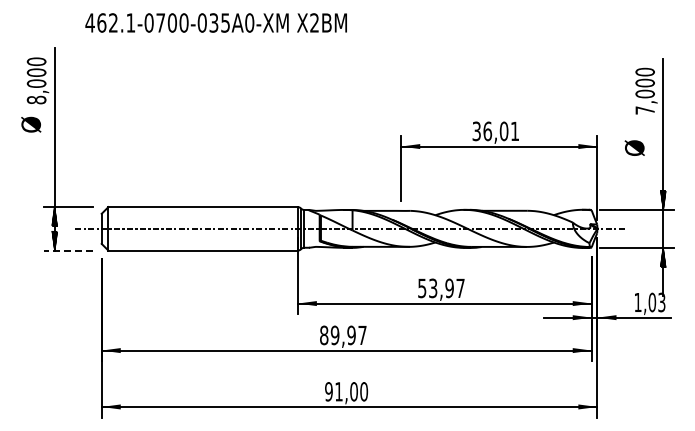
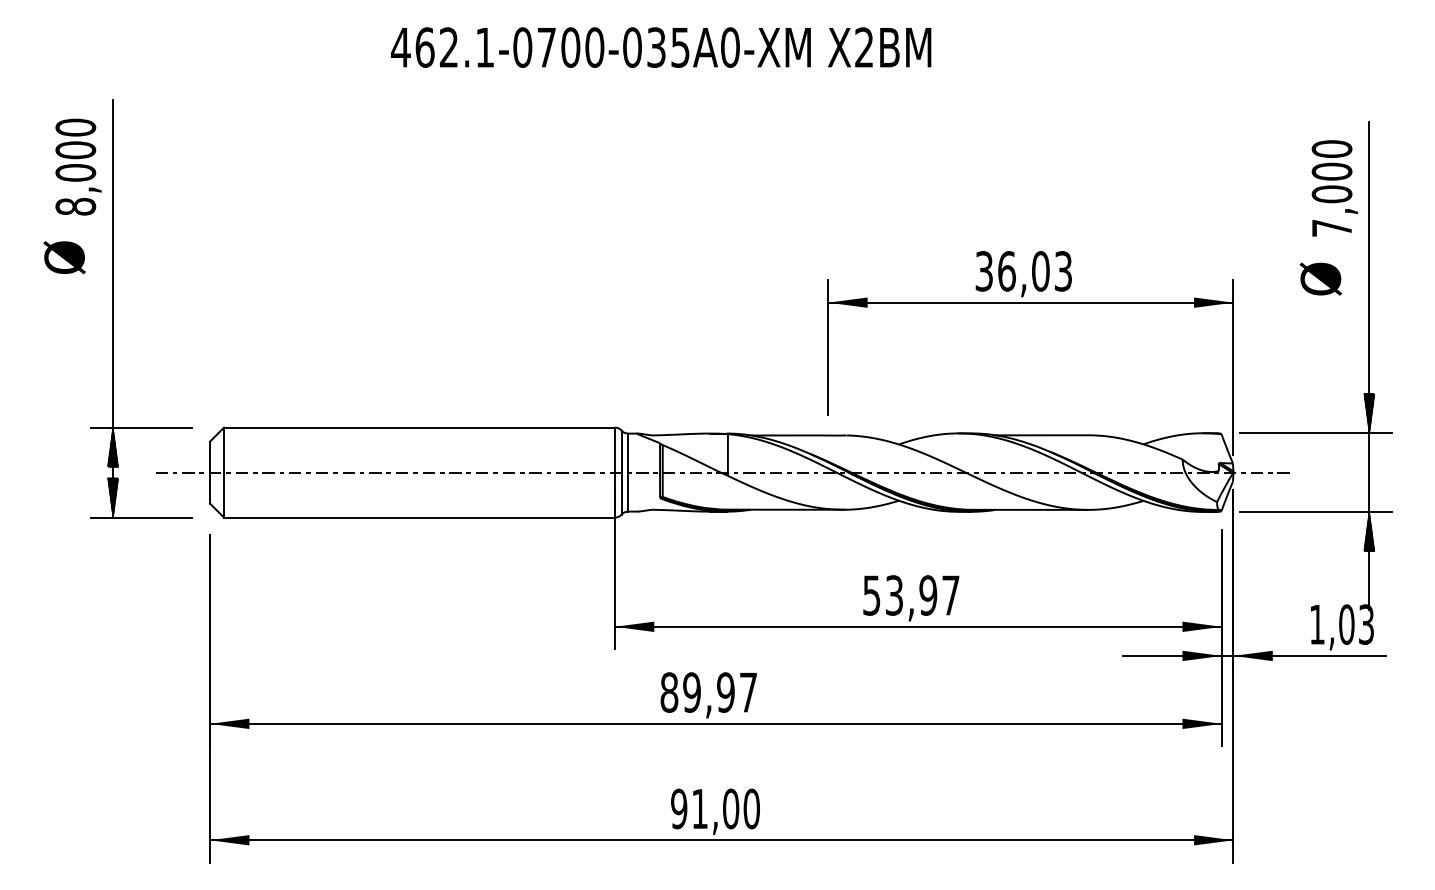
text: (215, 22) -> (659, 46), moved
text: (515, 131) -> (1064, 271), 36,01 -> 36,03
text: (634, 147) -> (1320, 277), moved
line: (68, 250) -> (141, 517), dashed -> solid

